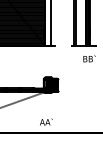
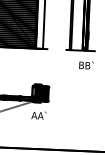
text: (46, 121) -> (39, 114), moved

